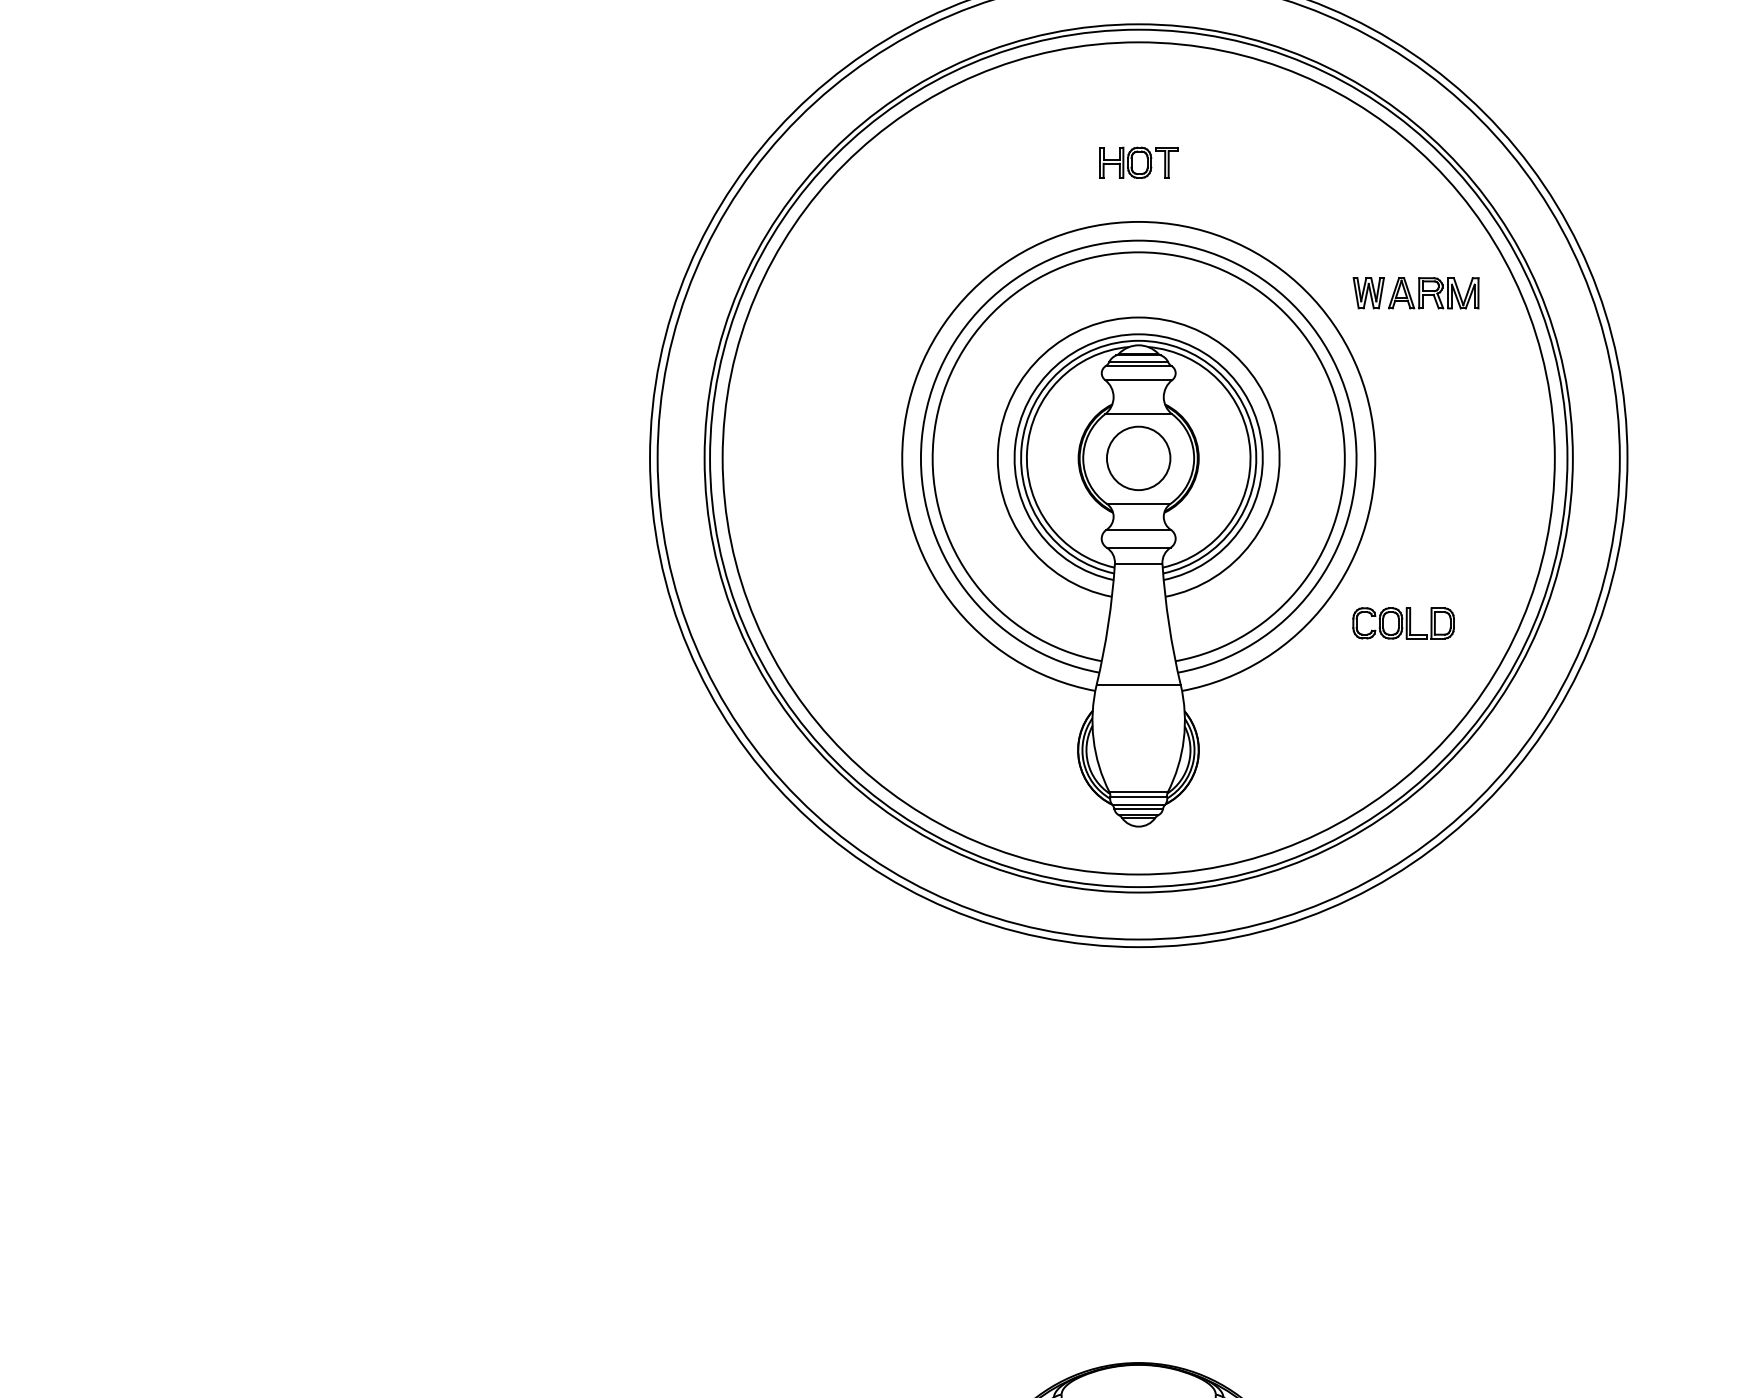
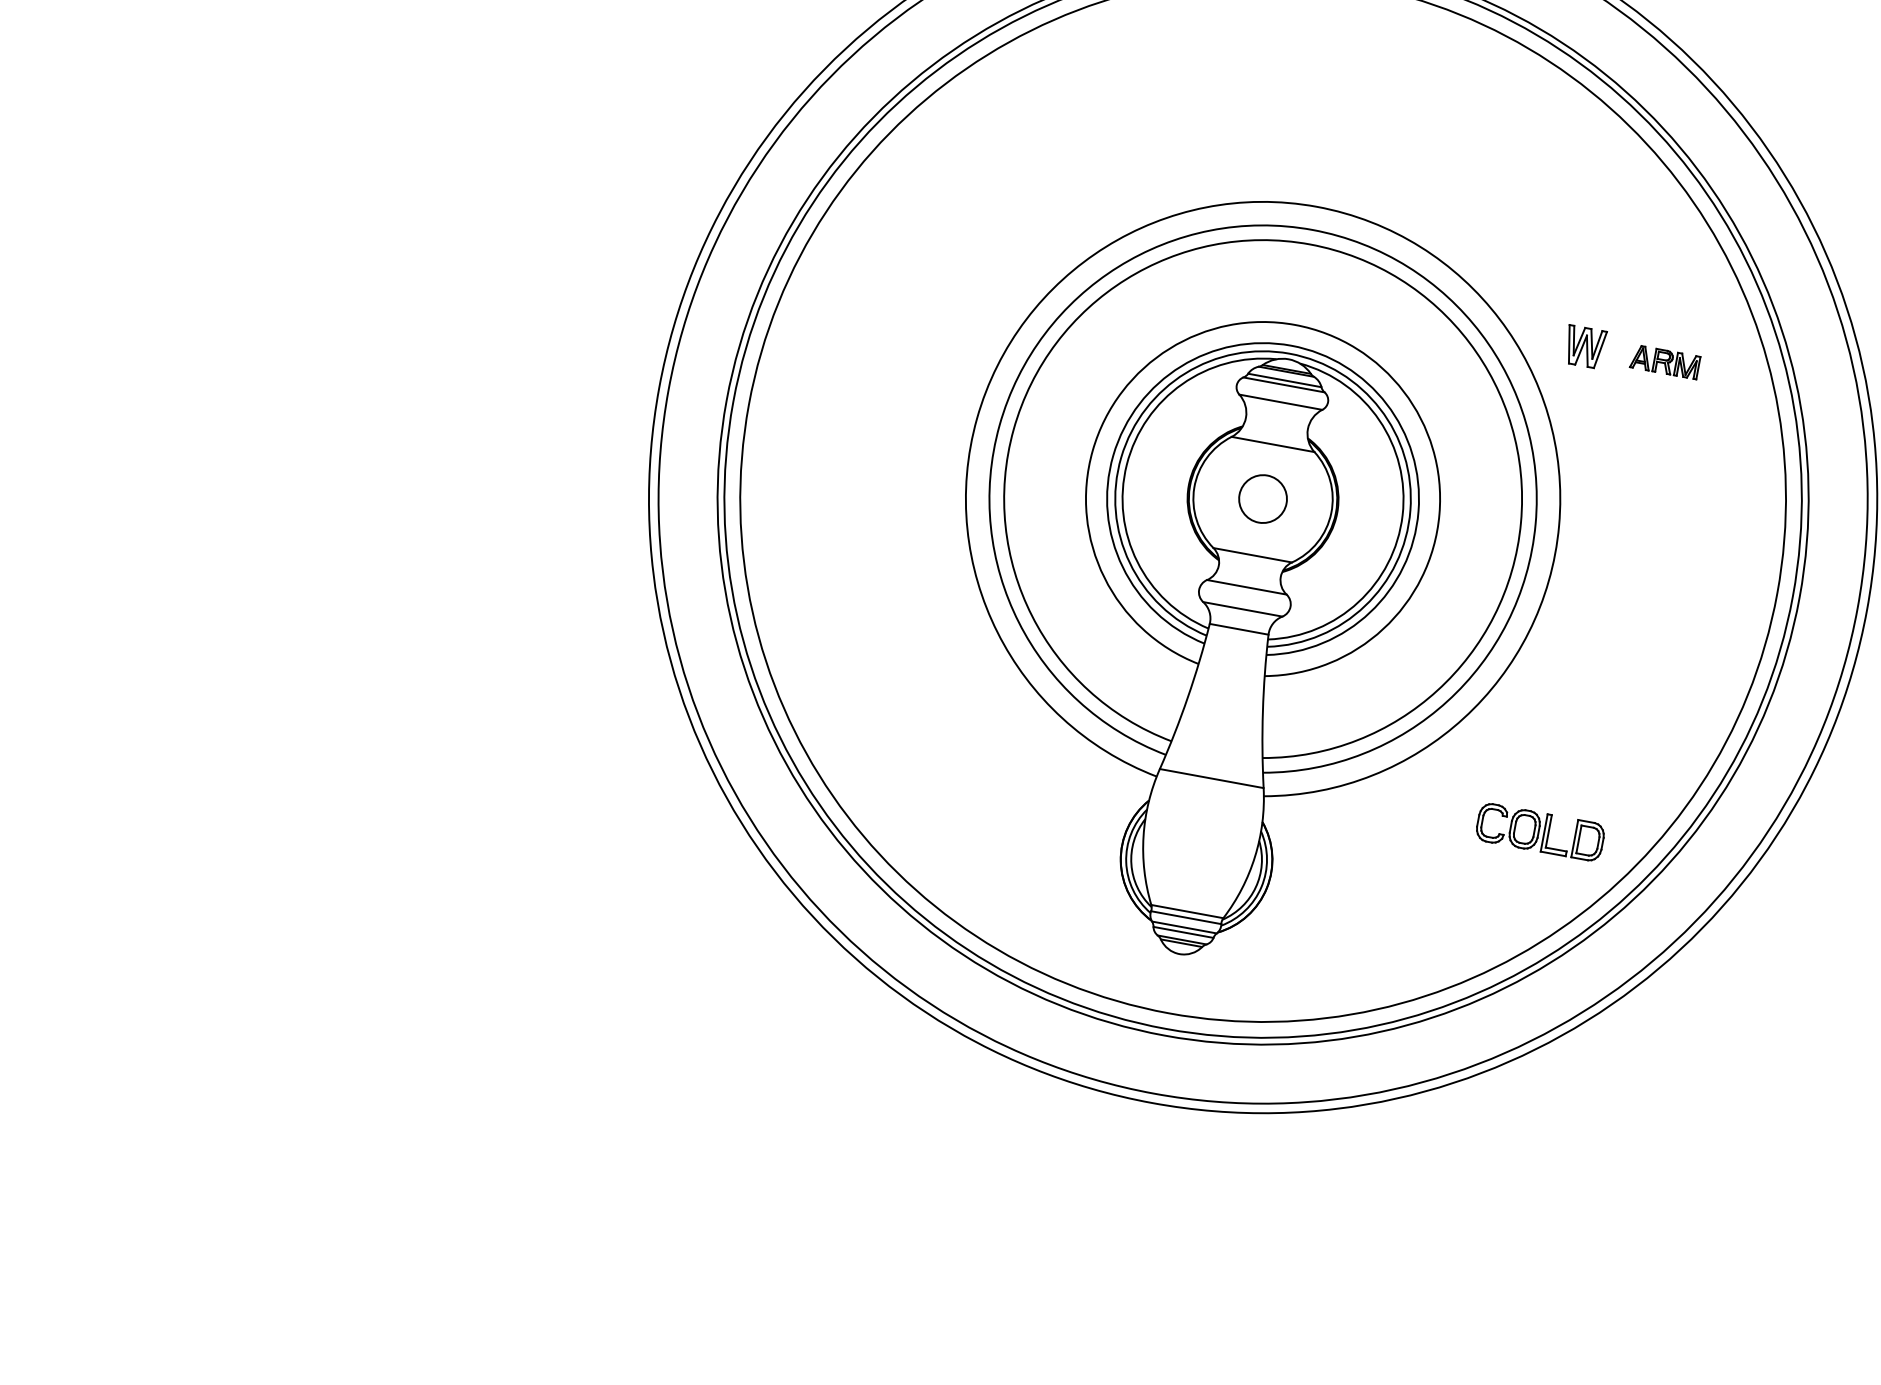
part: (1138, 162) -> (1329, 133), removed
part: (1433, 293) -> (1664, 362), size x0.6
circle: (1138, 458) -> (1262, 499), size x0.6
part: (1403, 623) -> (1540, 832), moved

